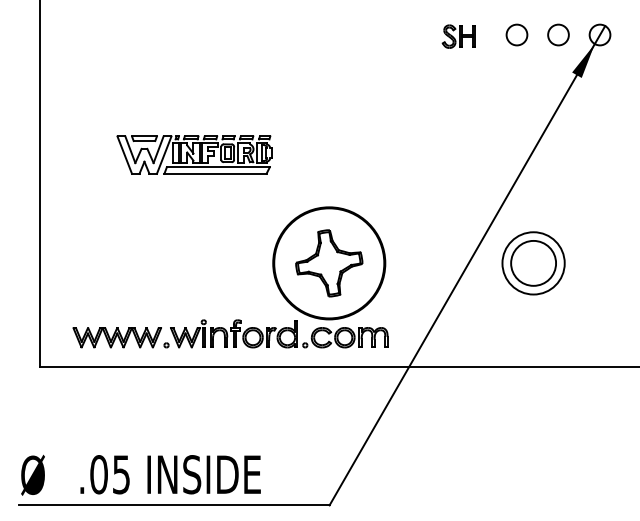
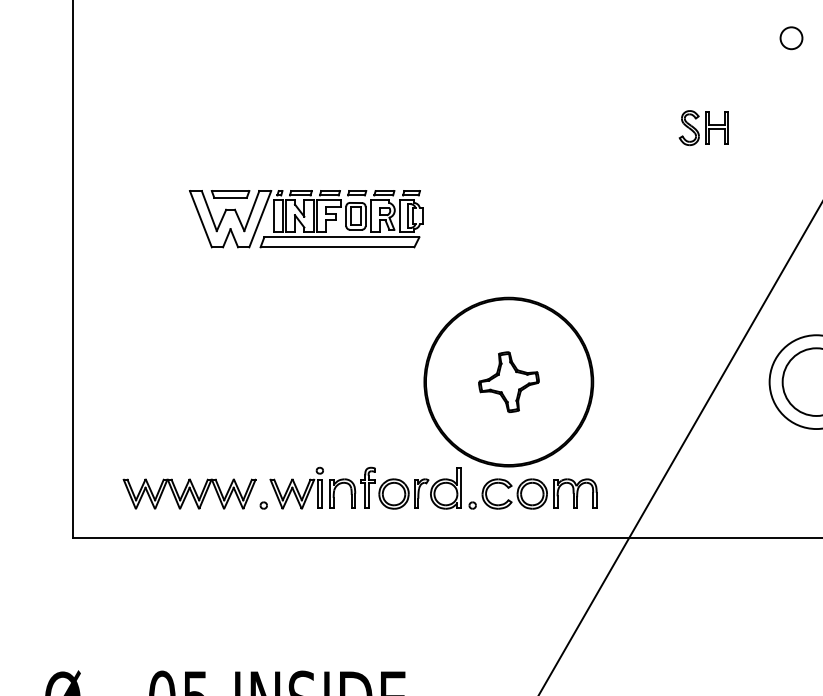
circle: (516, 34) -> (790, 37), size x0.7
part: (458, 36) -> (703, 127), moved
part: (329, 263) -> (509, 382), size x0.6

